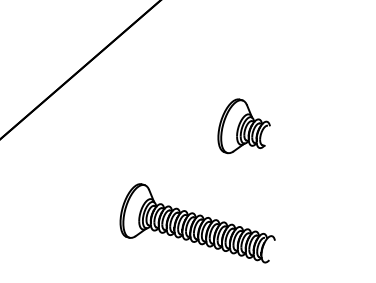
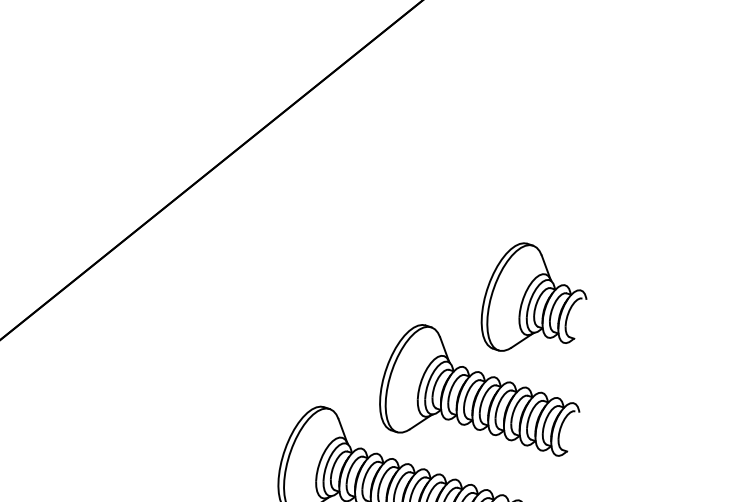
part: (218, 172) -> (479, 389), added

